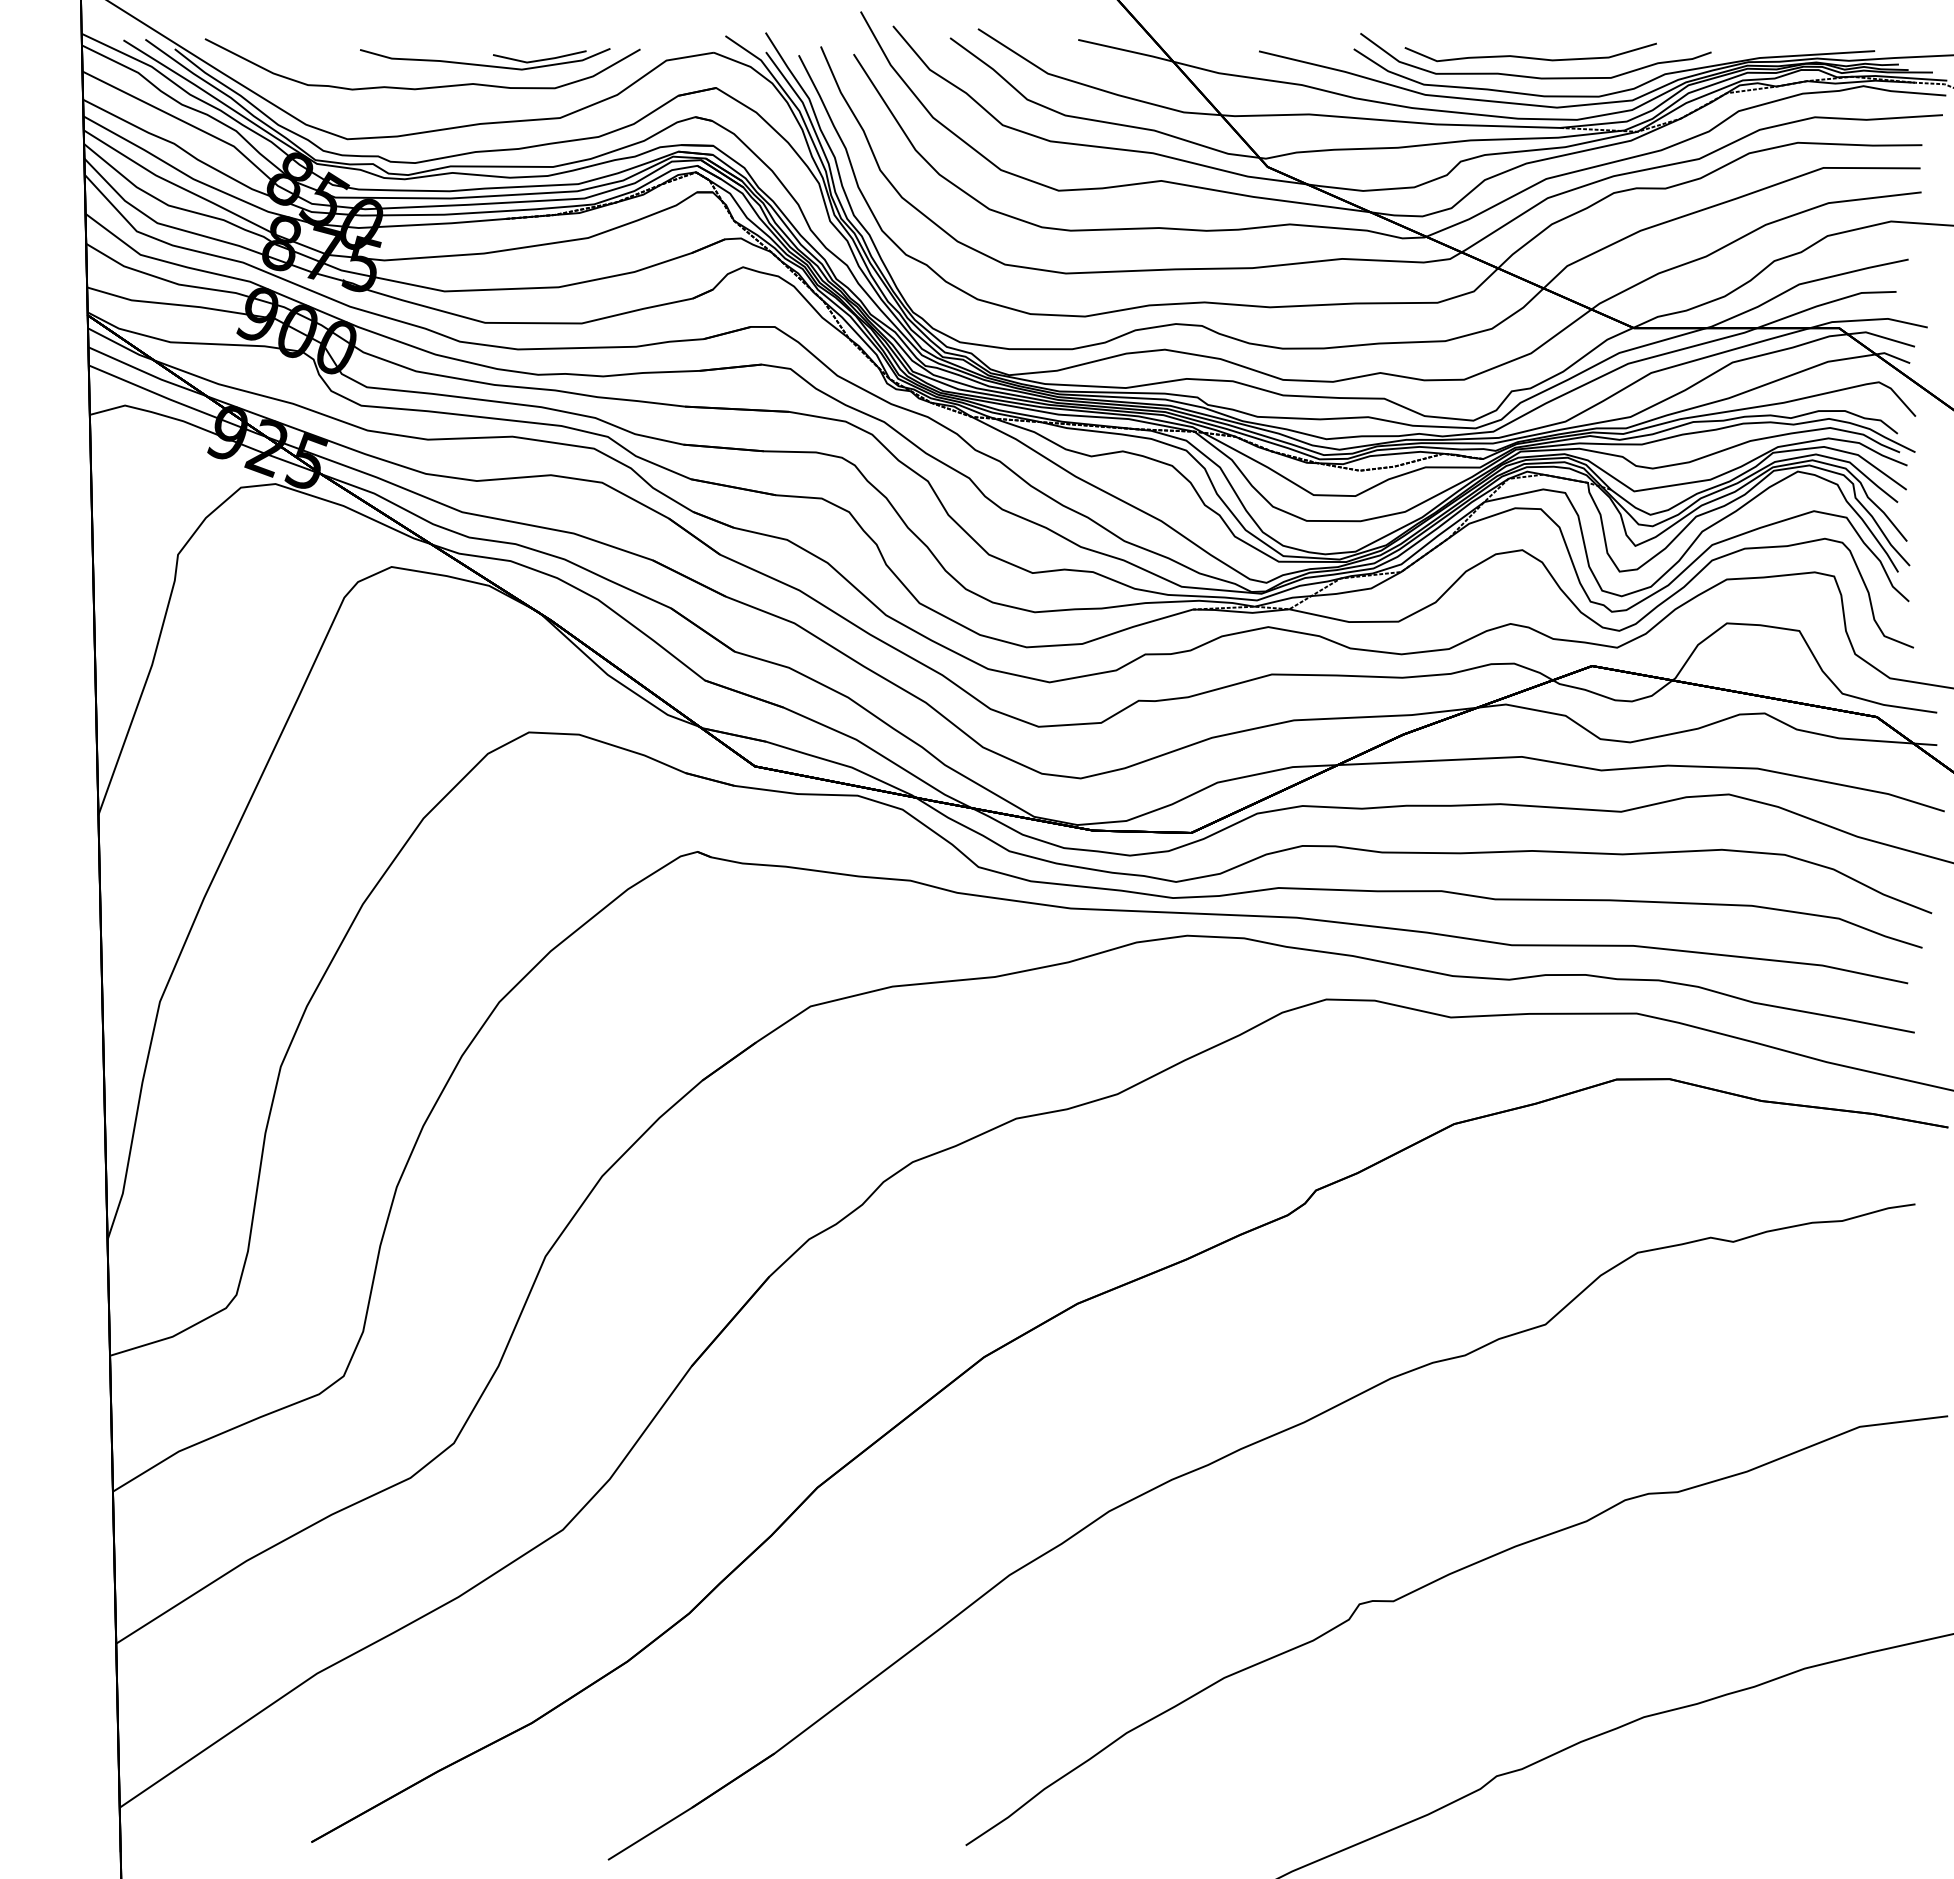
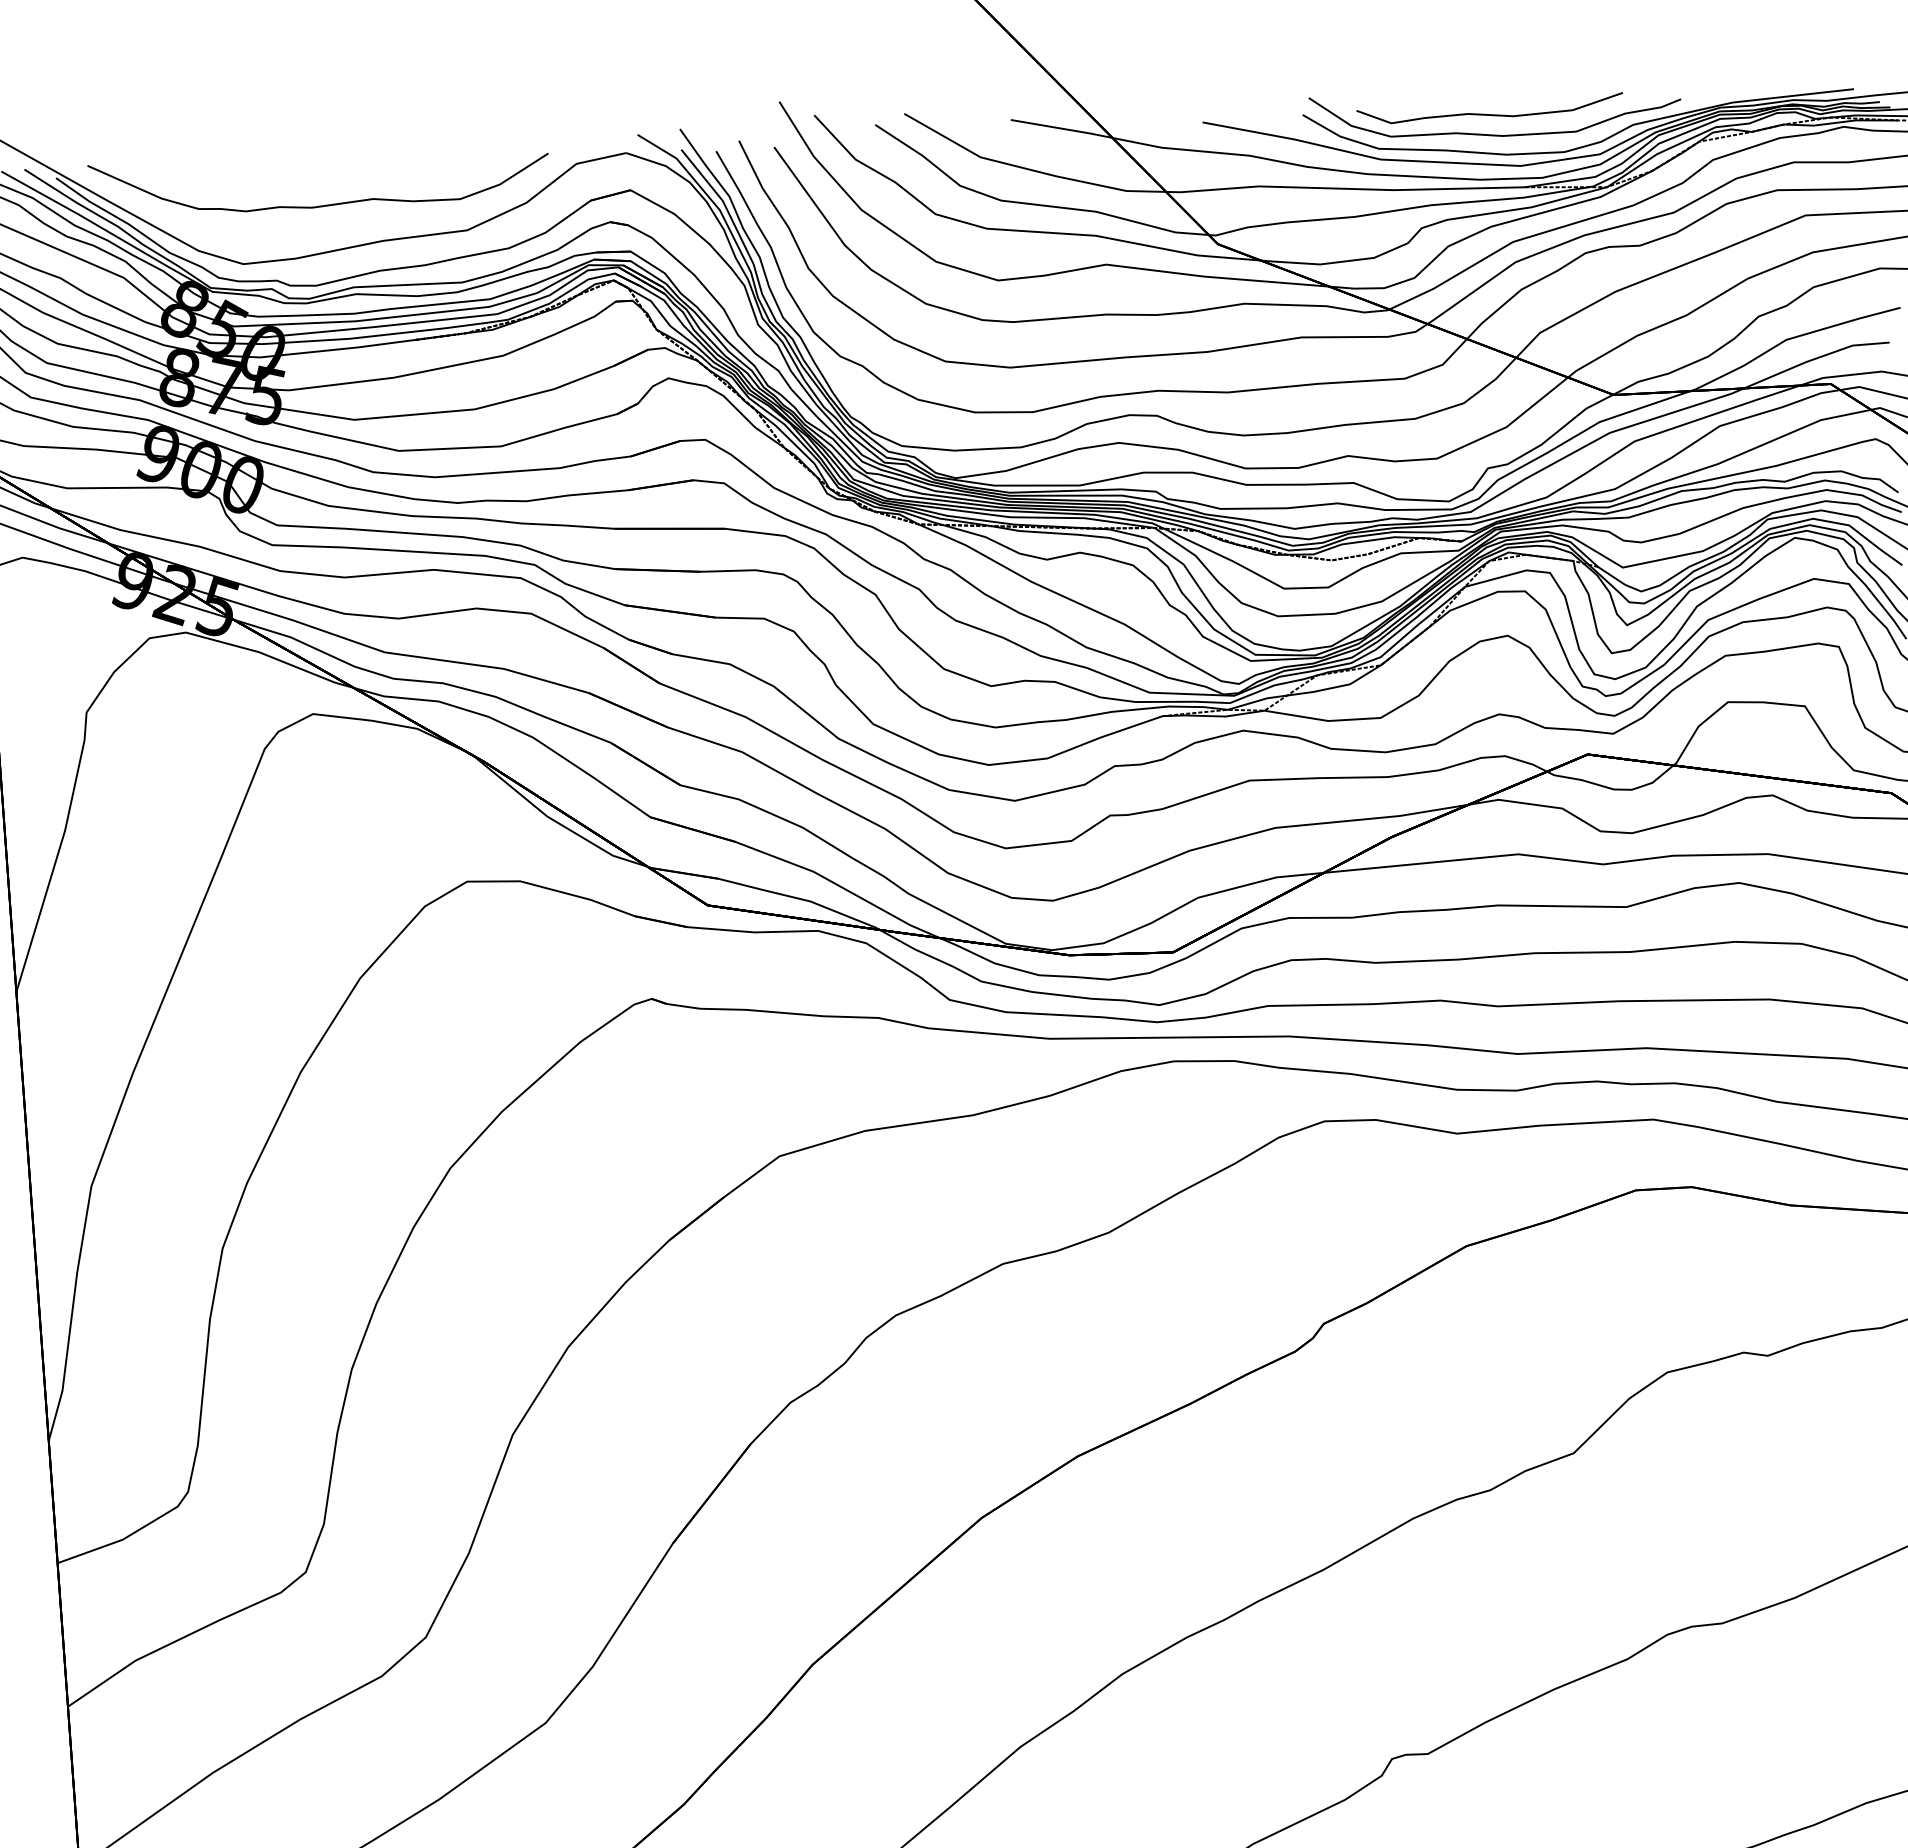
part: (485, 59) -> (385, 172), removed

